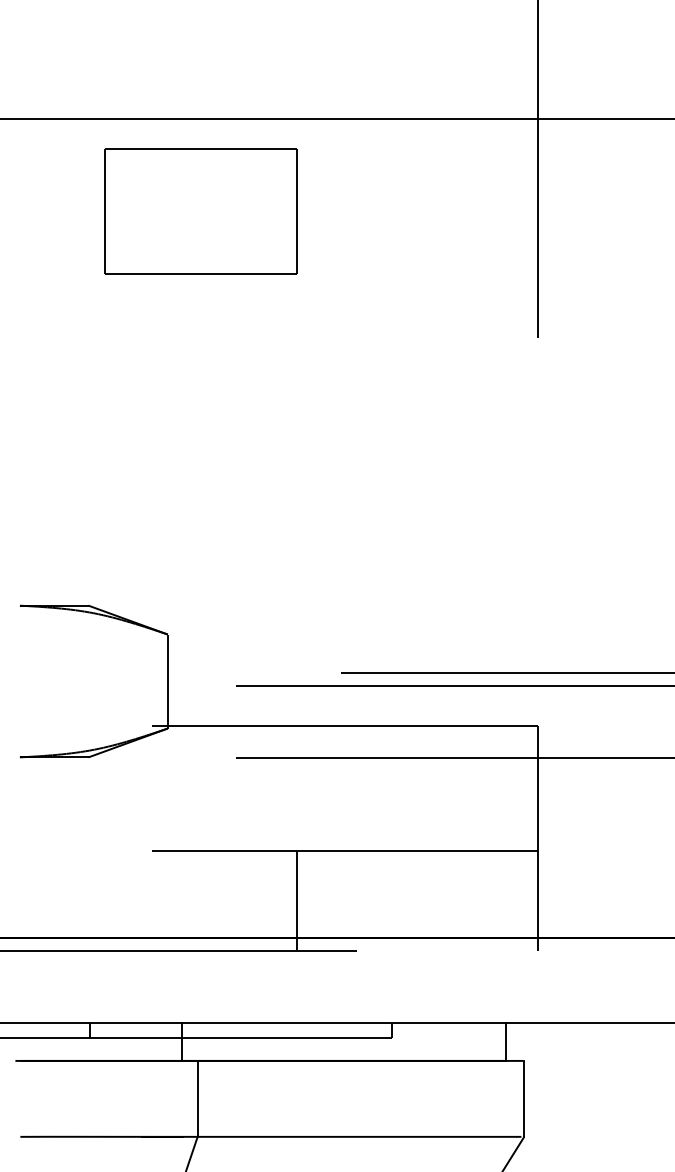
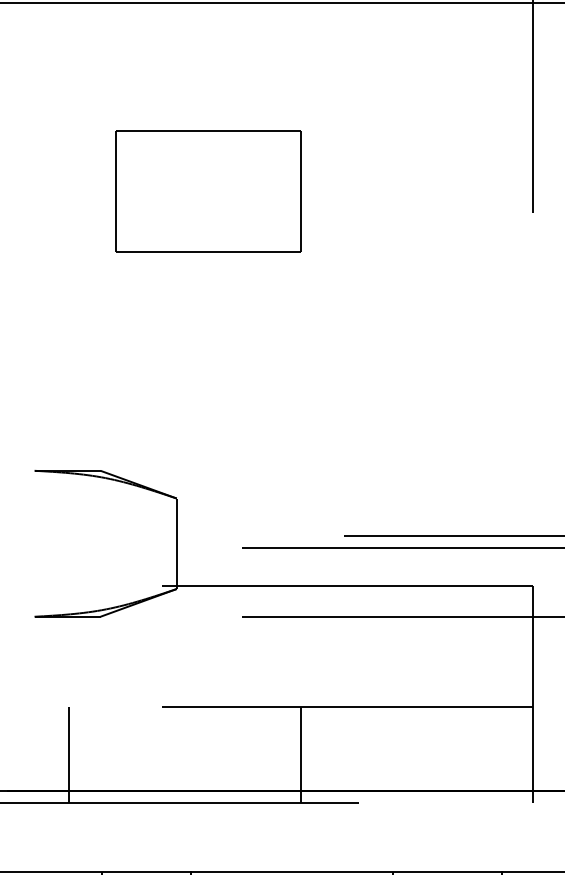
part: (200, 211) -> (208, 191), moved
line: (55, 900) -> (68, 754), added

